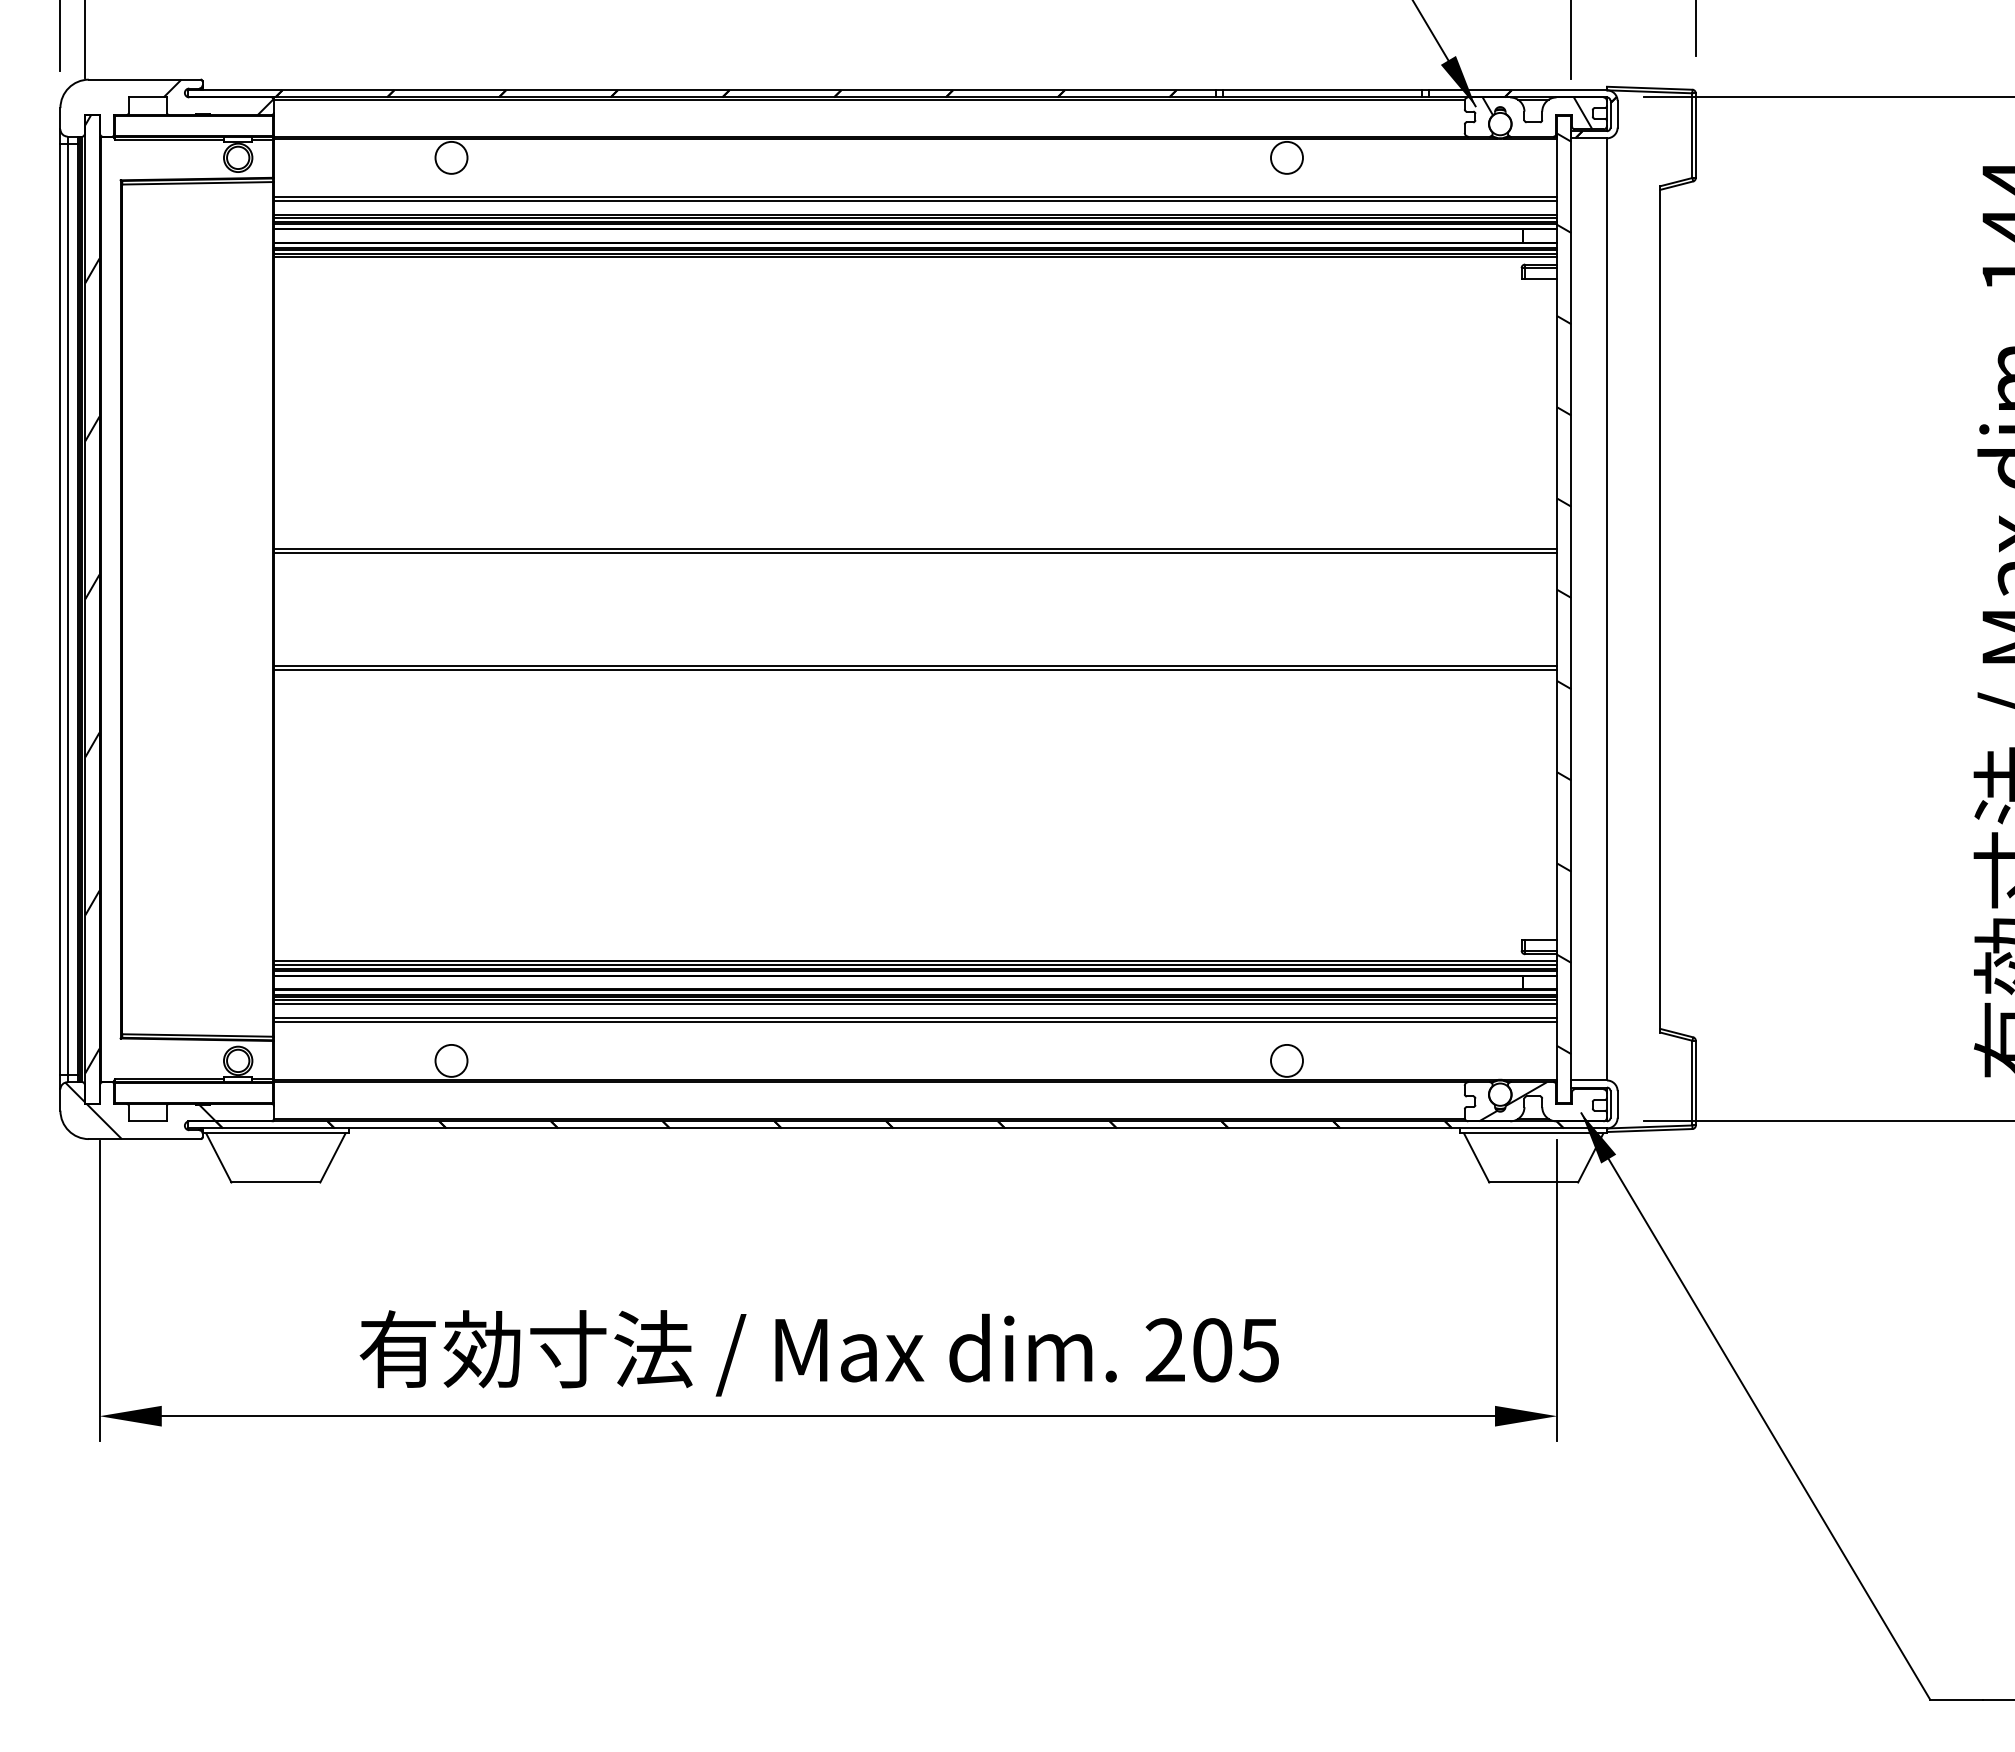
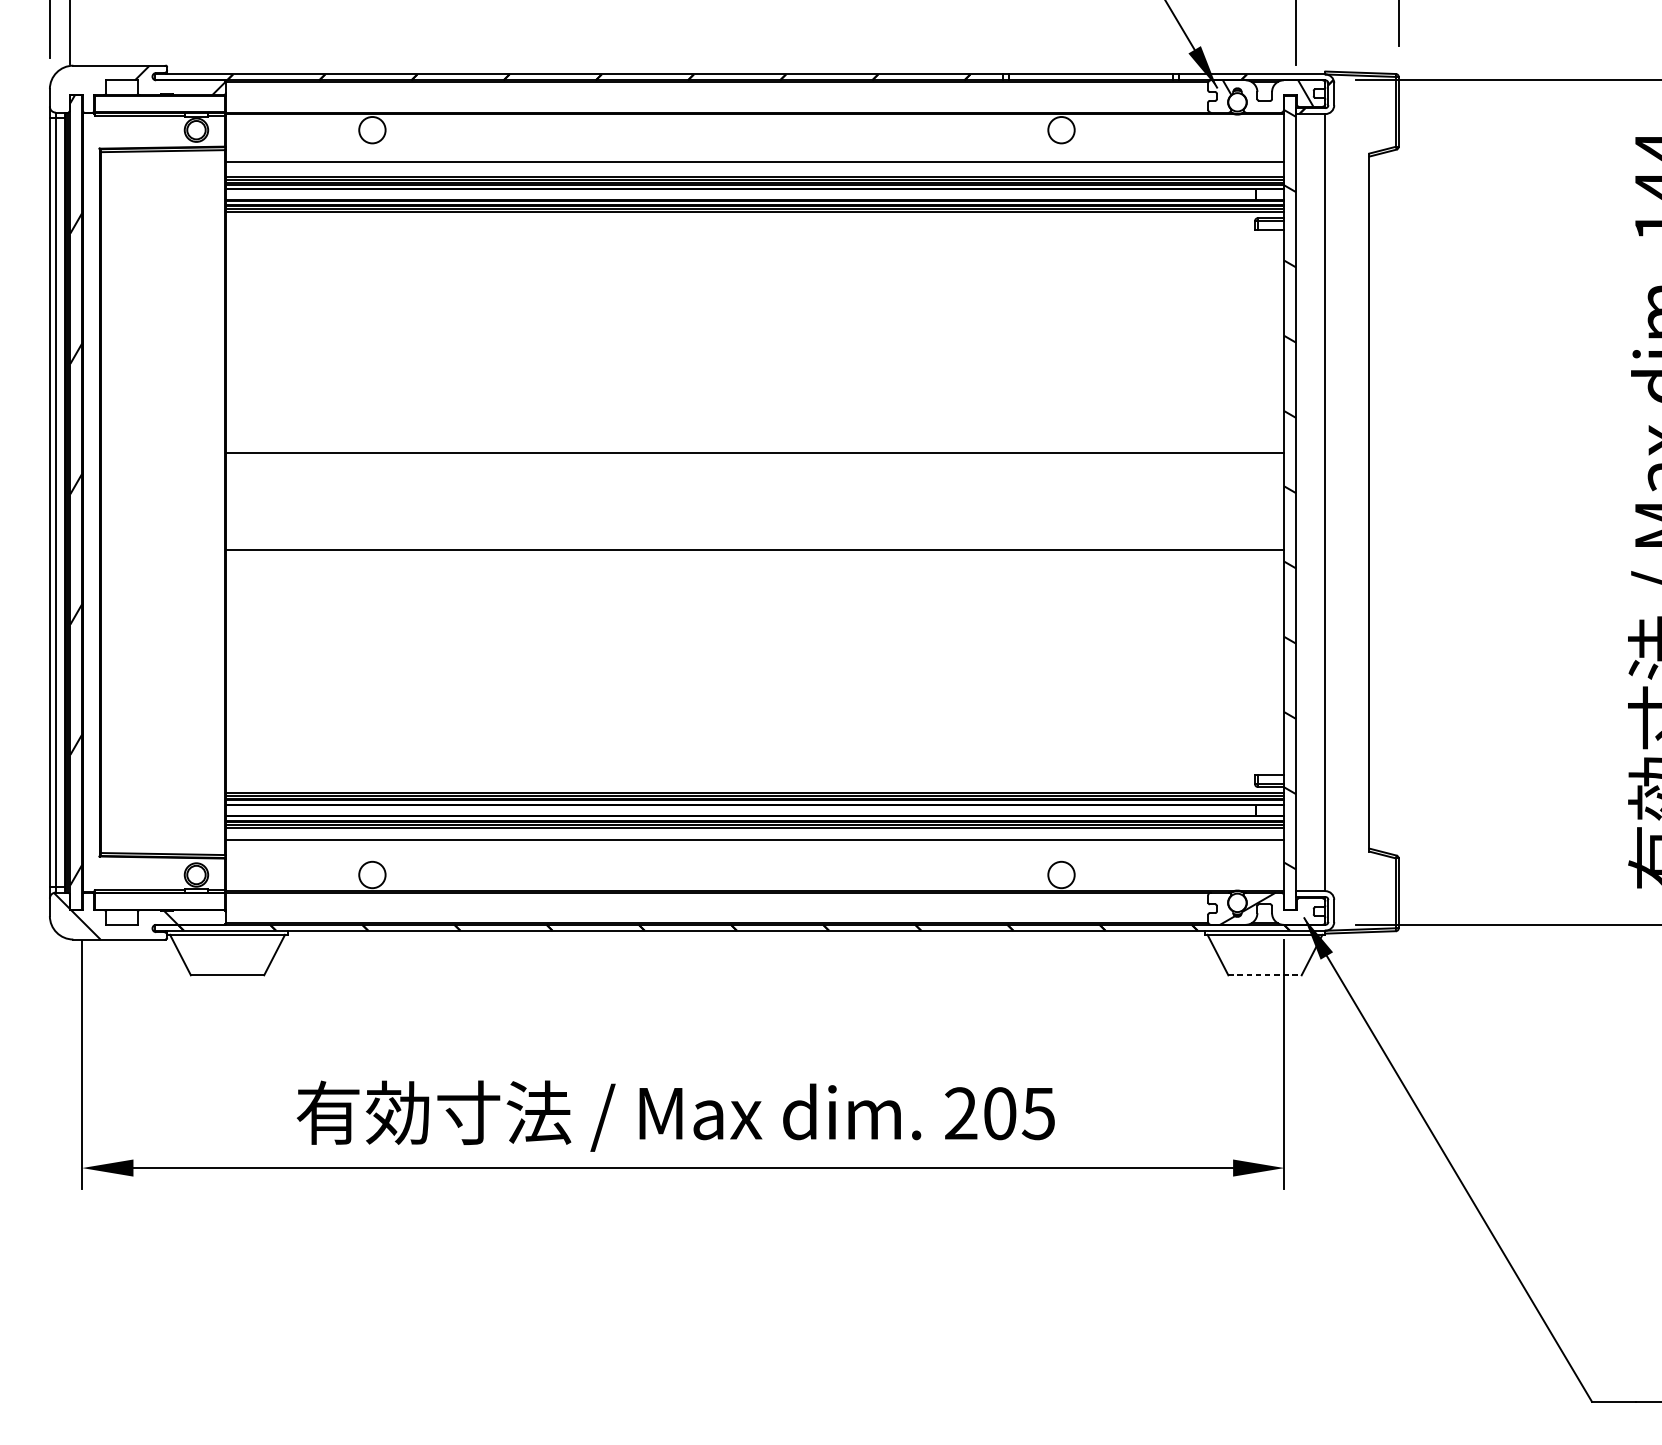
line: (915, 200) -> (755, 165), removed
line: (915, 552) -> (755, 455), removed
line: (915, 669) -> (755, 552), removed
line: (915, 1021) -> (755, 842), removed
line: (1534, 1182) -> (1265, 975), solid -> dashed

